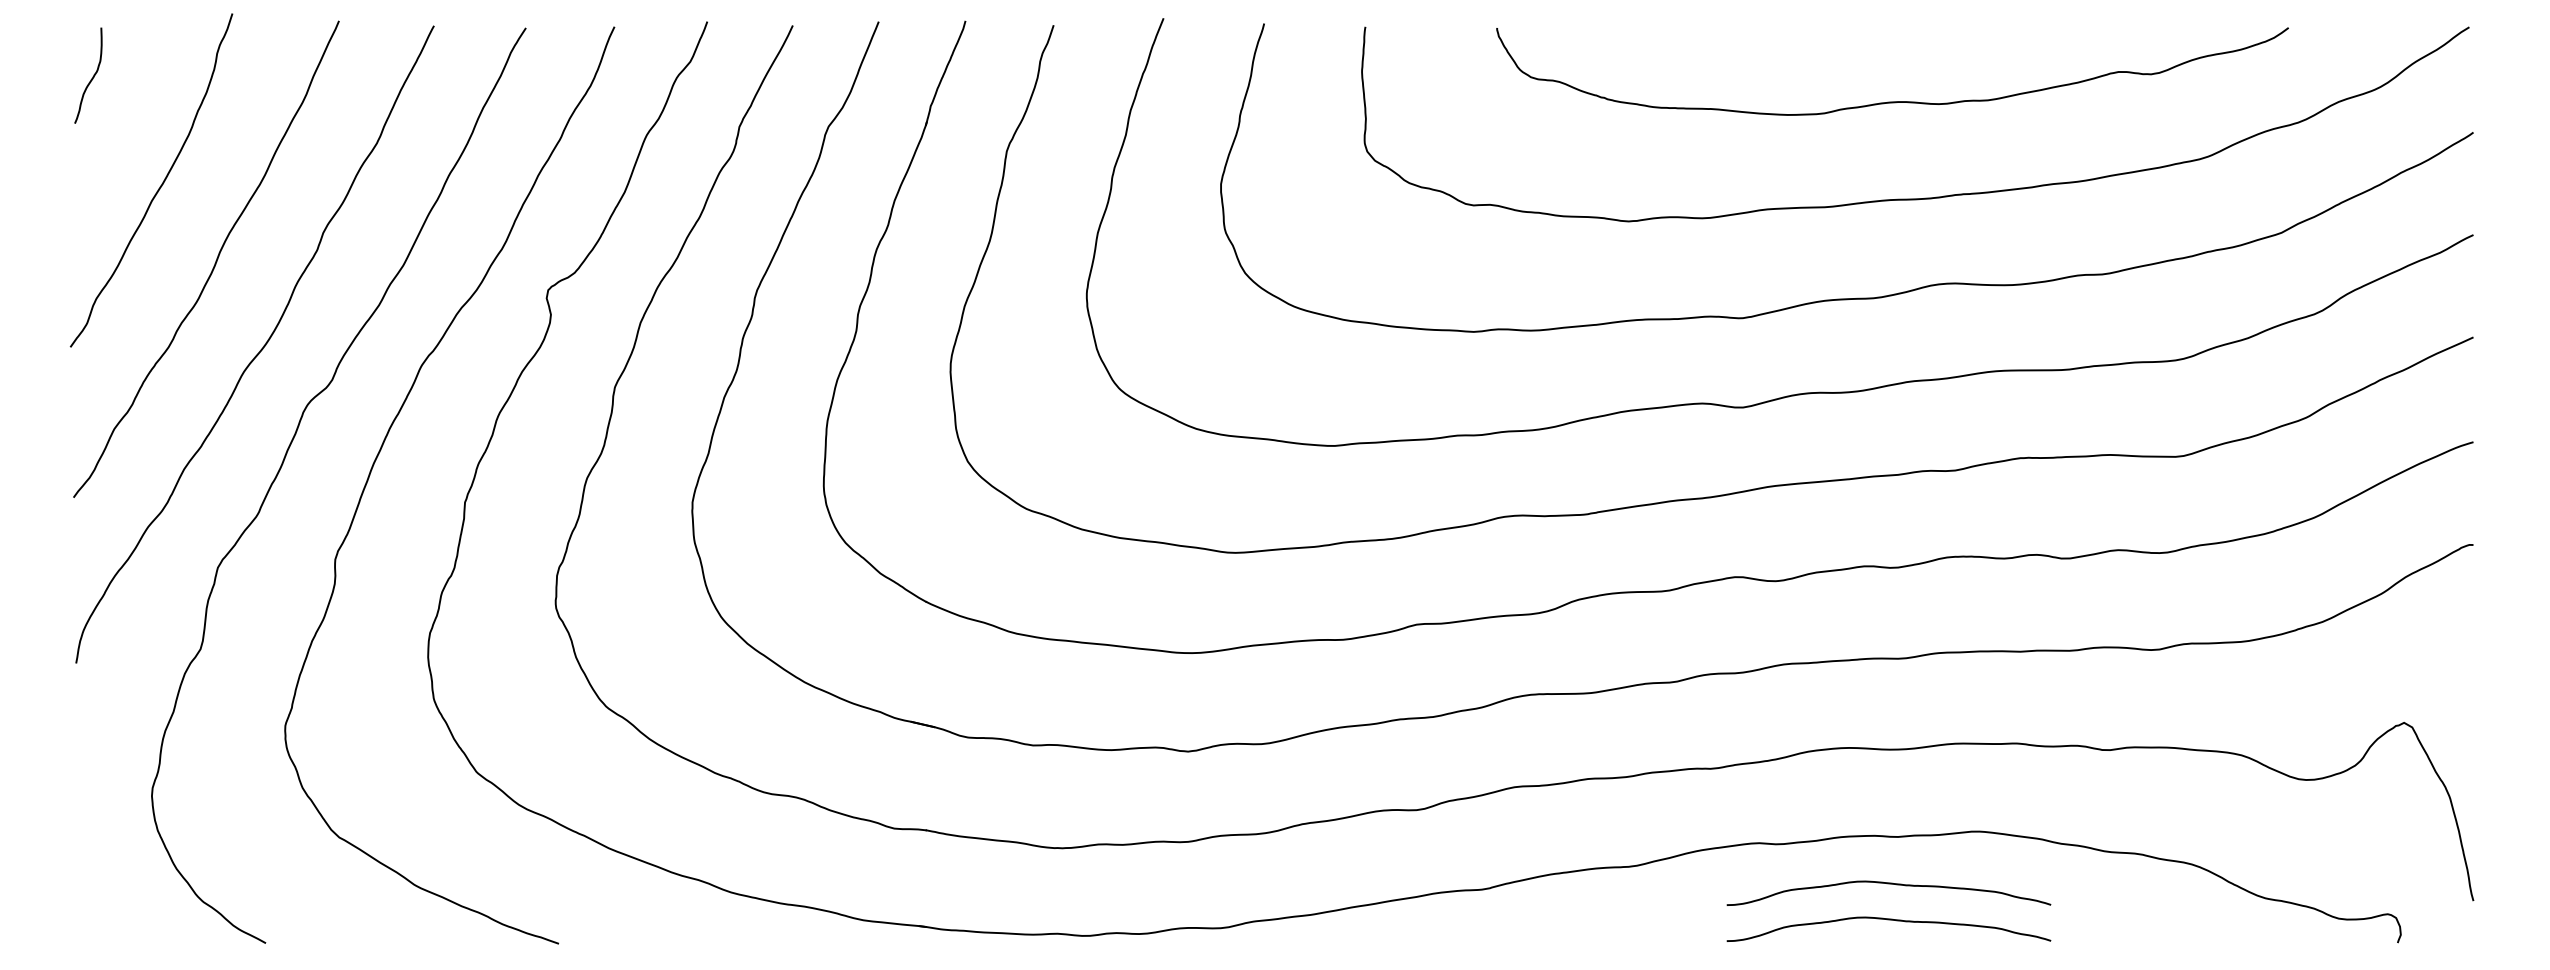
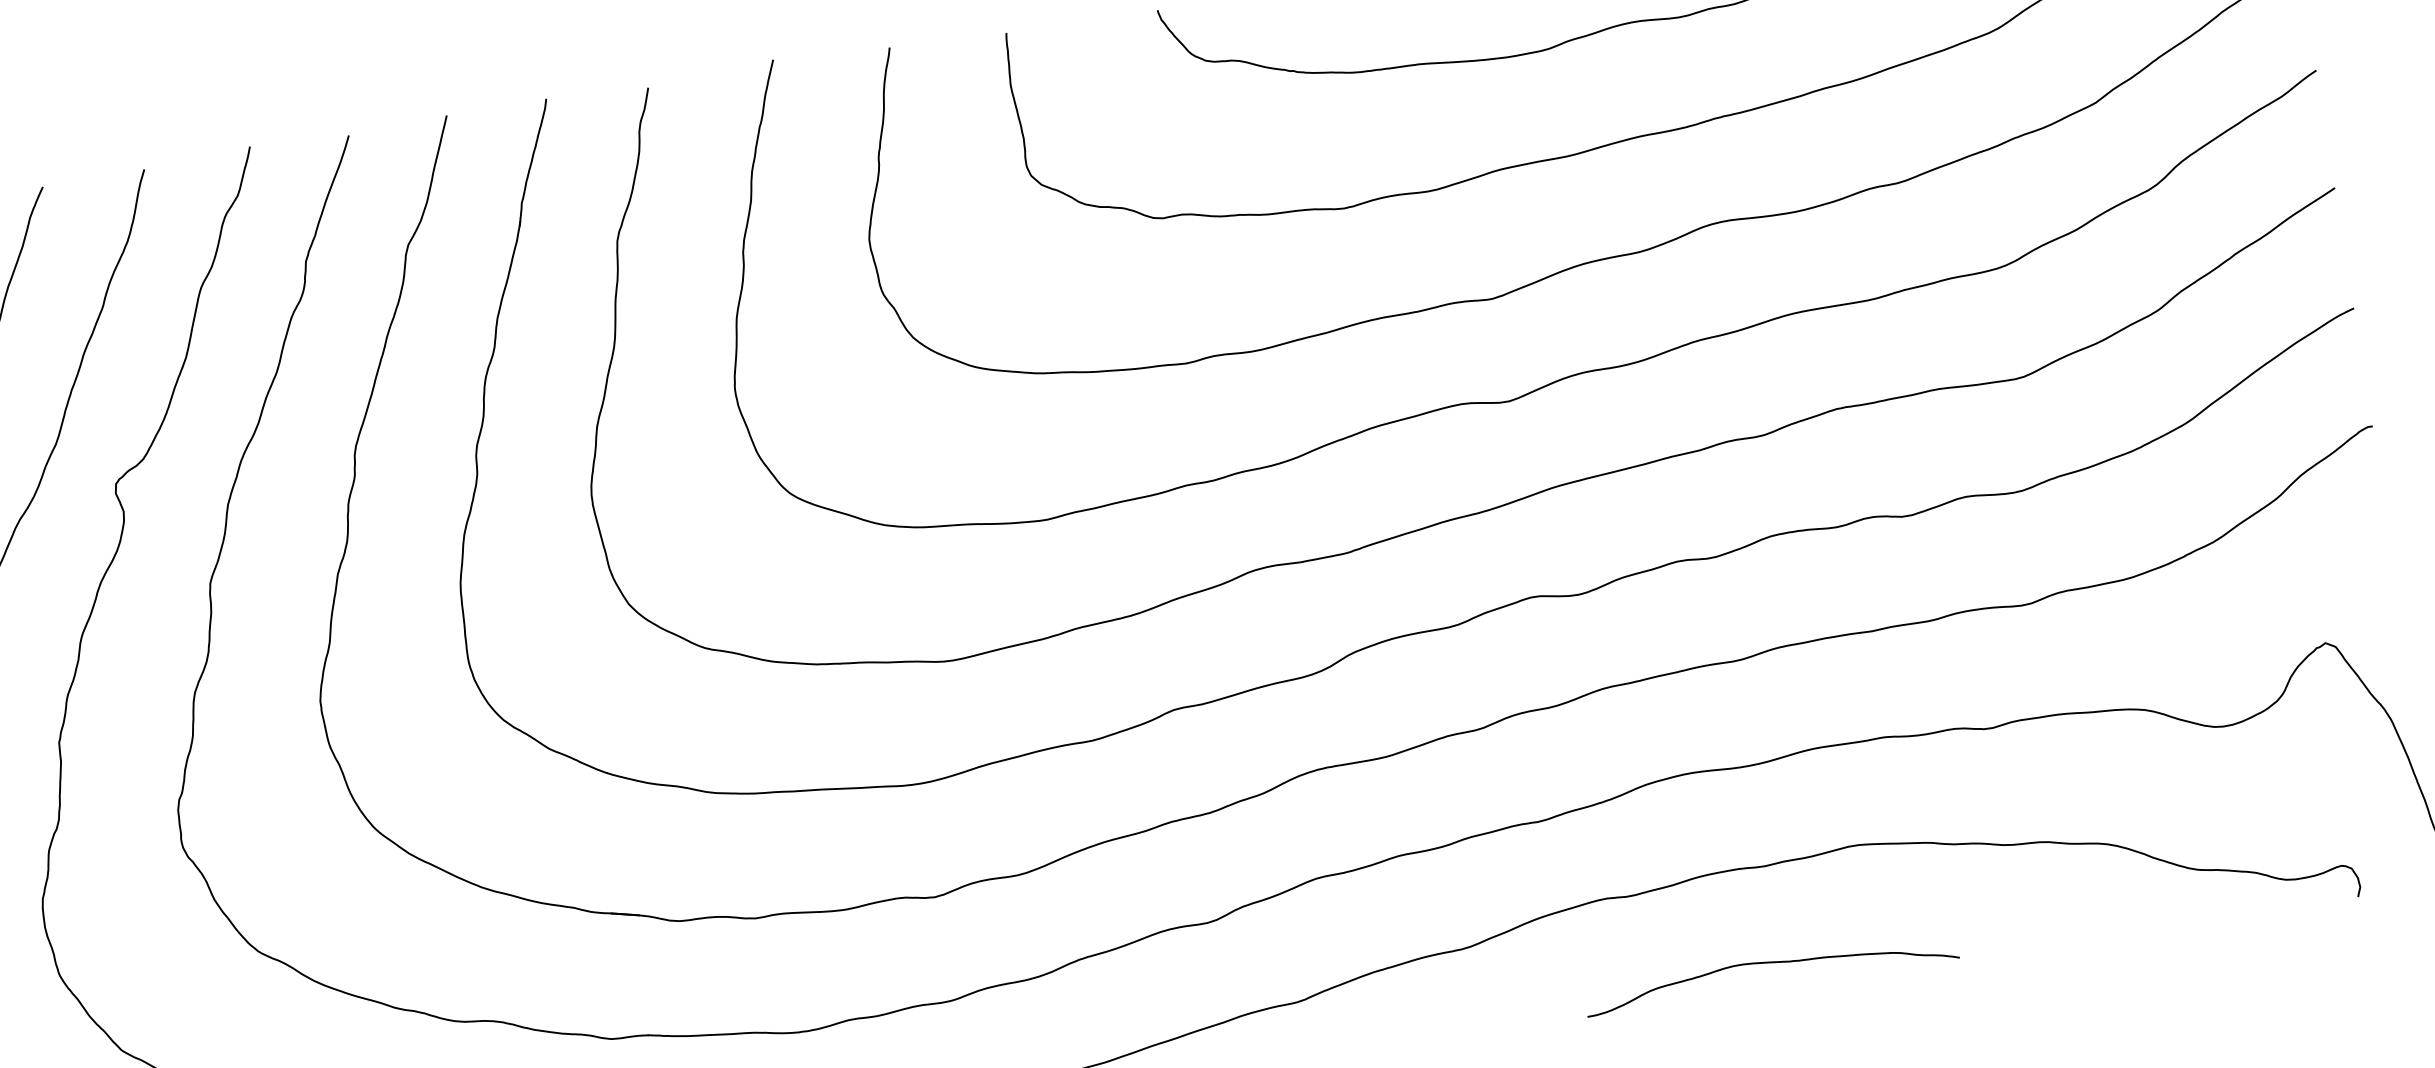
curve: (1888, 884) -> (1762, 922), removed

